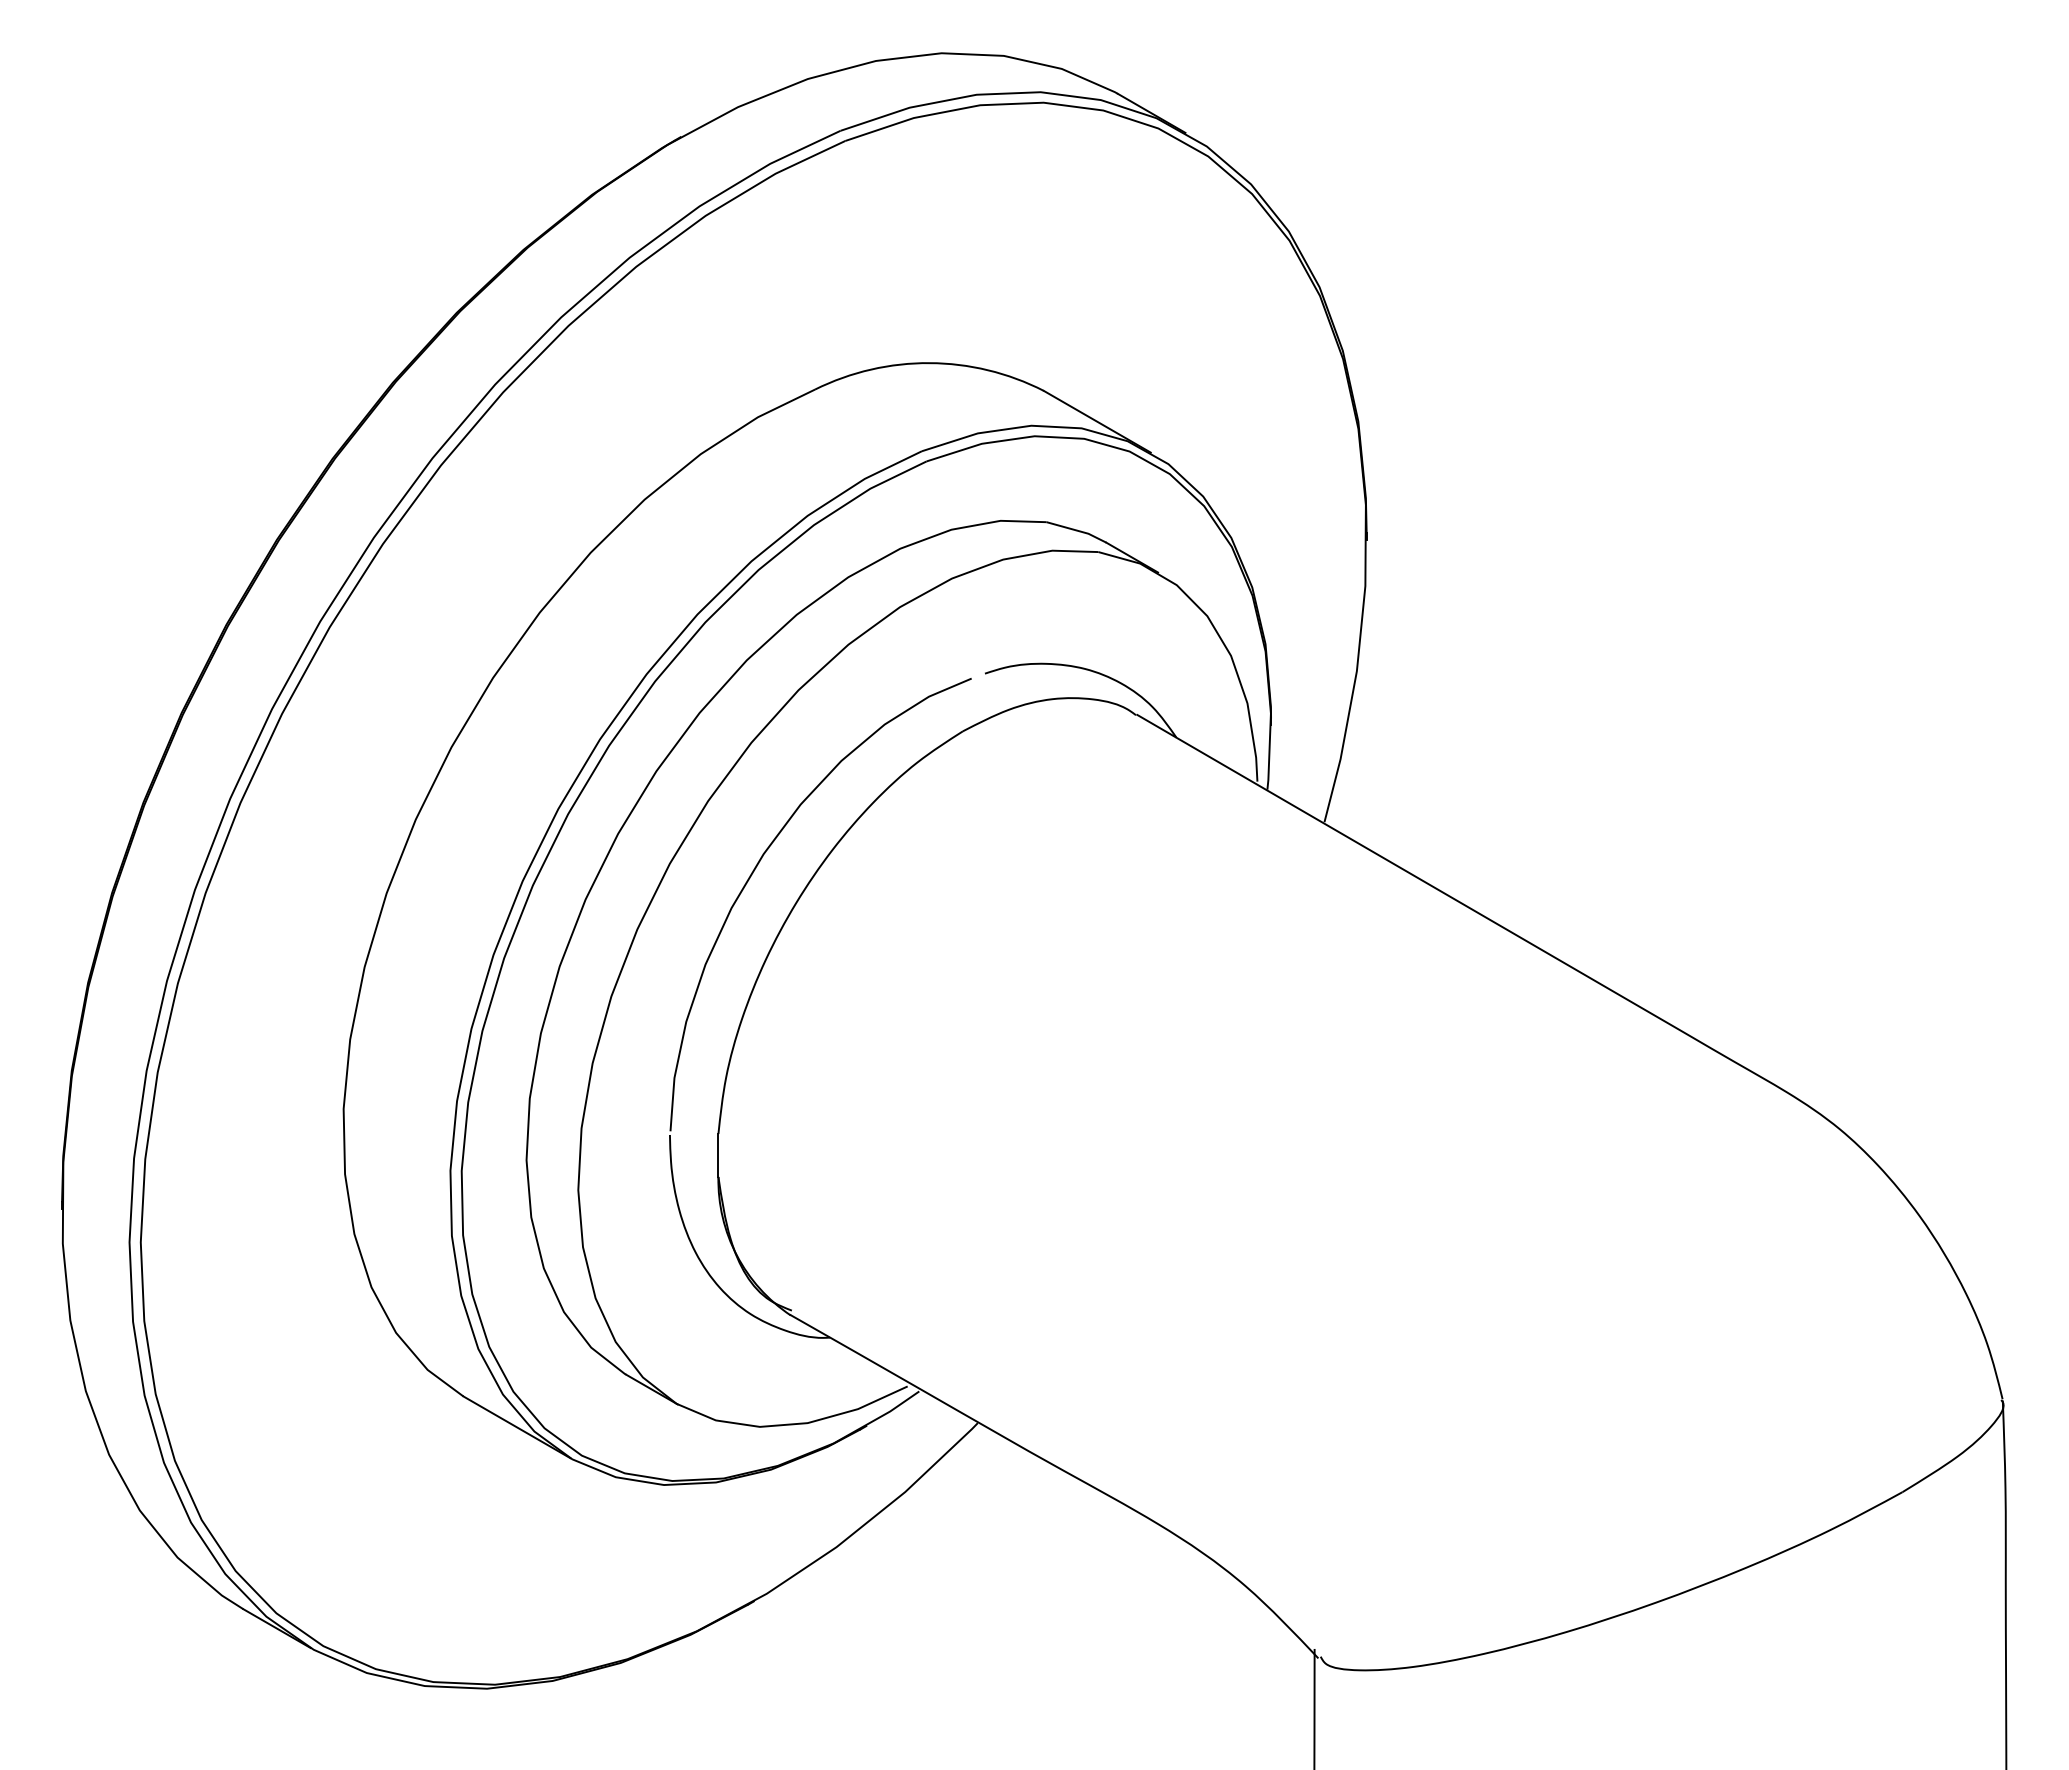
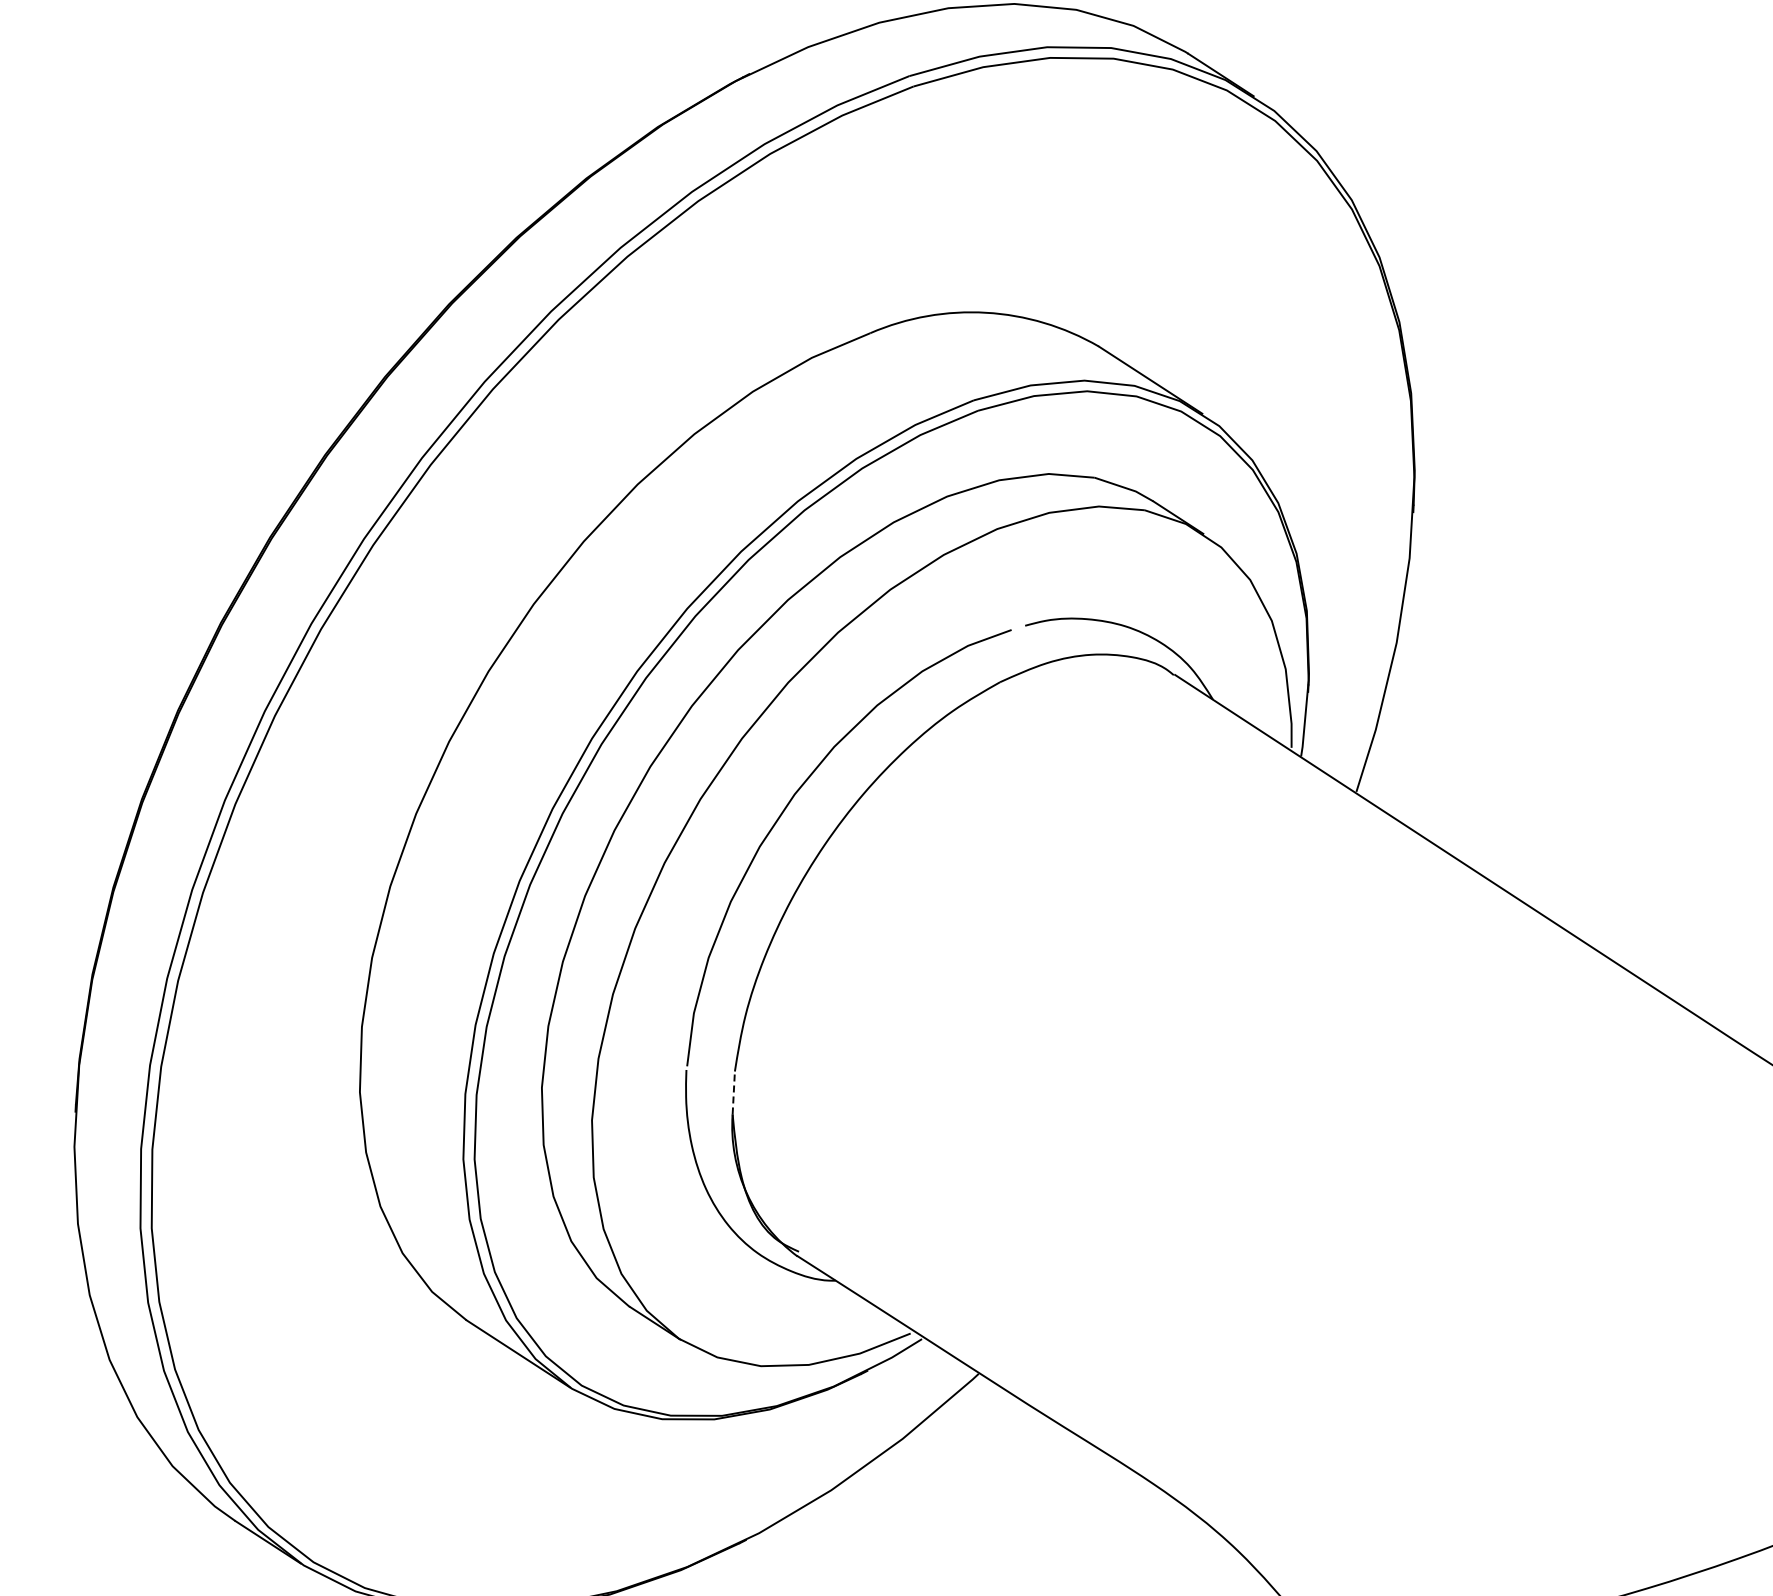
line: (718, 1154) -> (733, 1092), solid -> dashed

